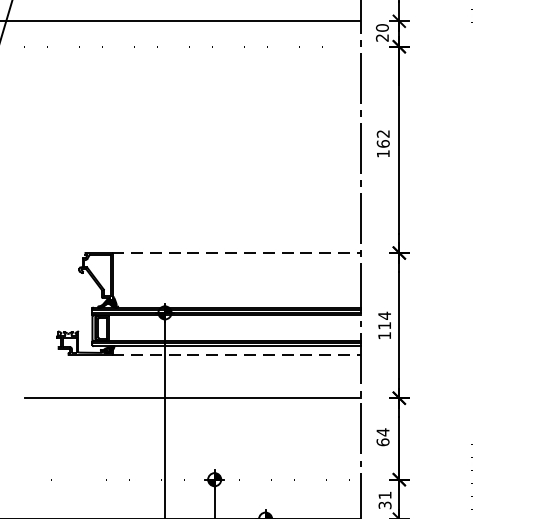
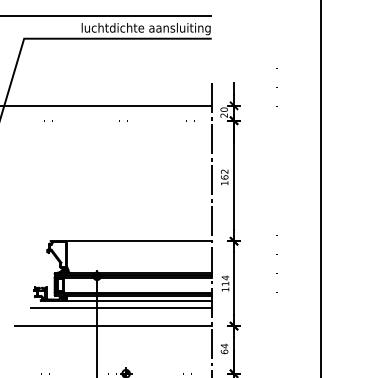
line: (235, 253) -> (138, 241), dashed -> solid
line: (235, 354) -> (138, 300), dashed -> solid
line: (205, 368) -> (120, 308), added

